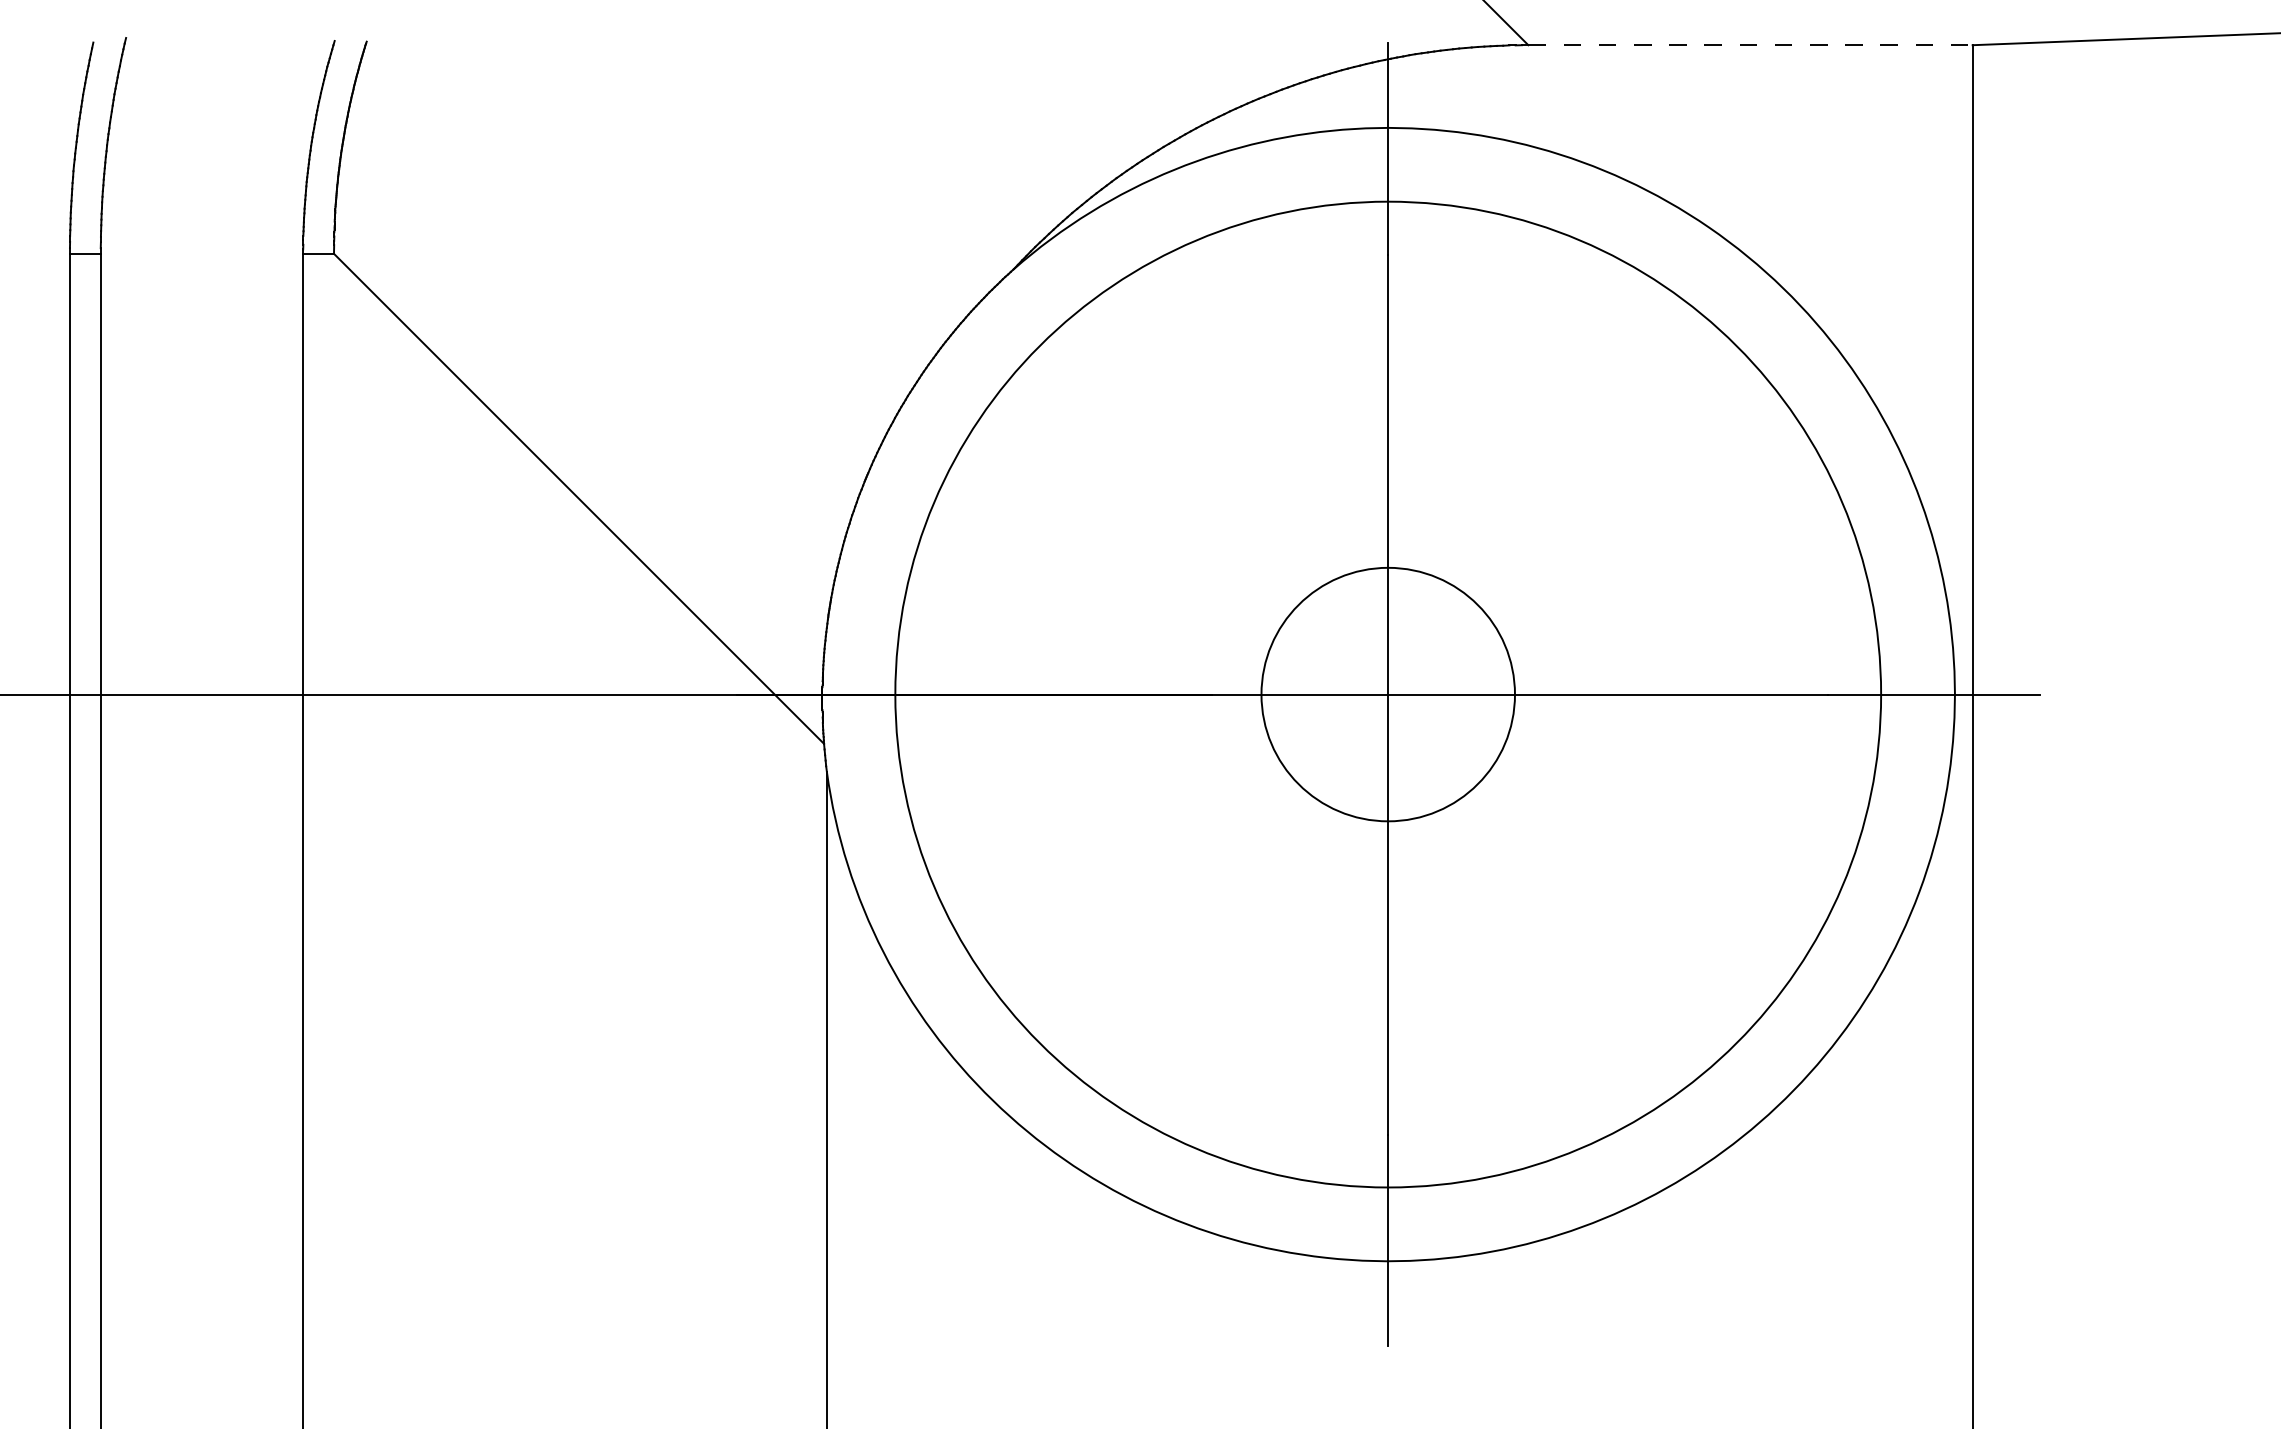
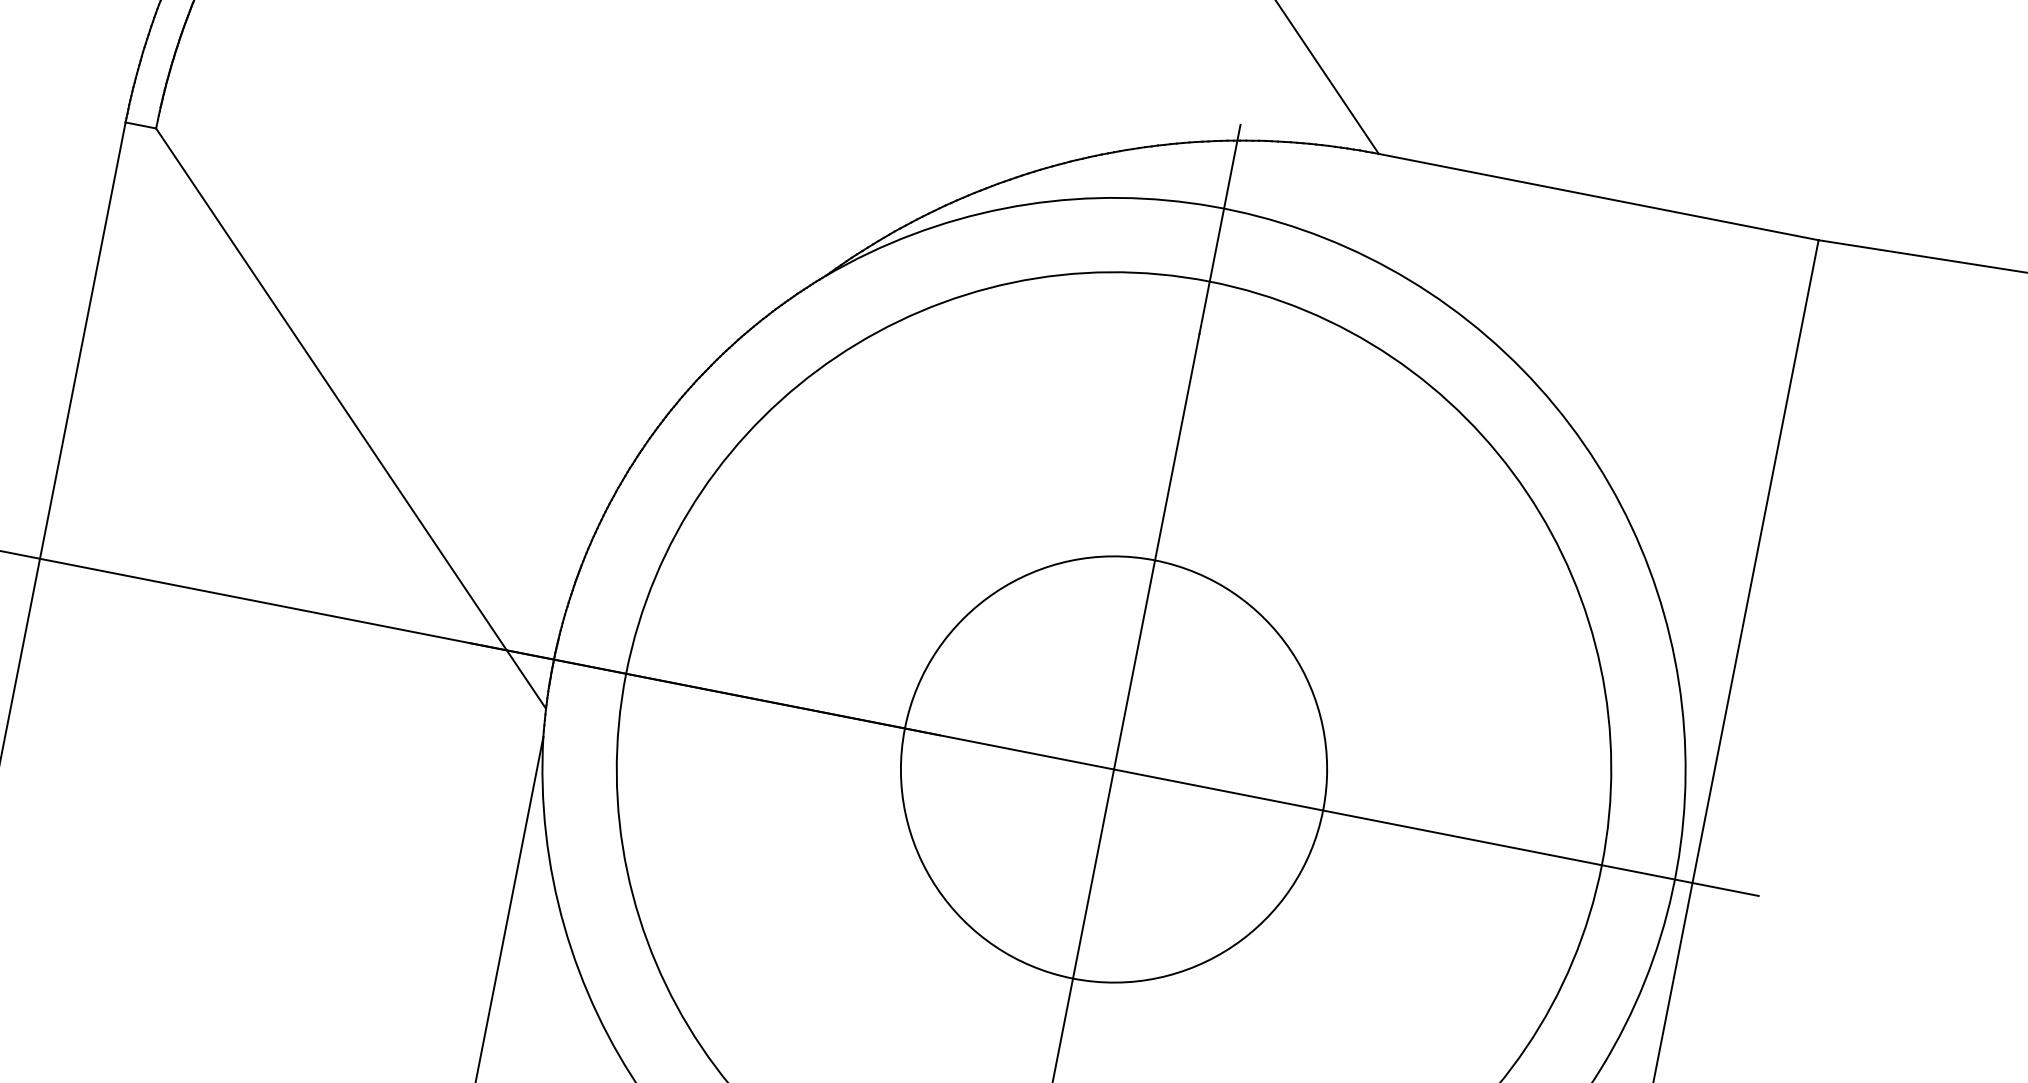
line: (1751, 45) -> (1599, 197), dashed -> solid
circle: (1388, 694) -> (1114, 769), size x1.67

